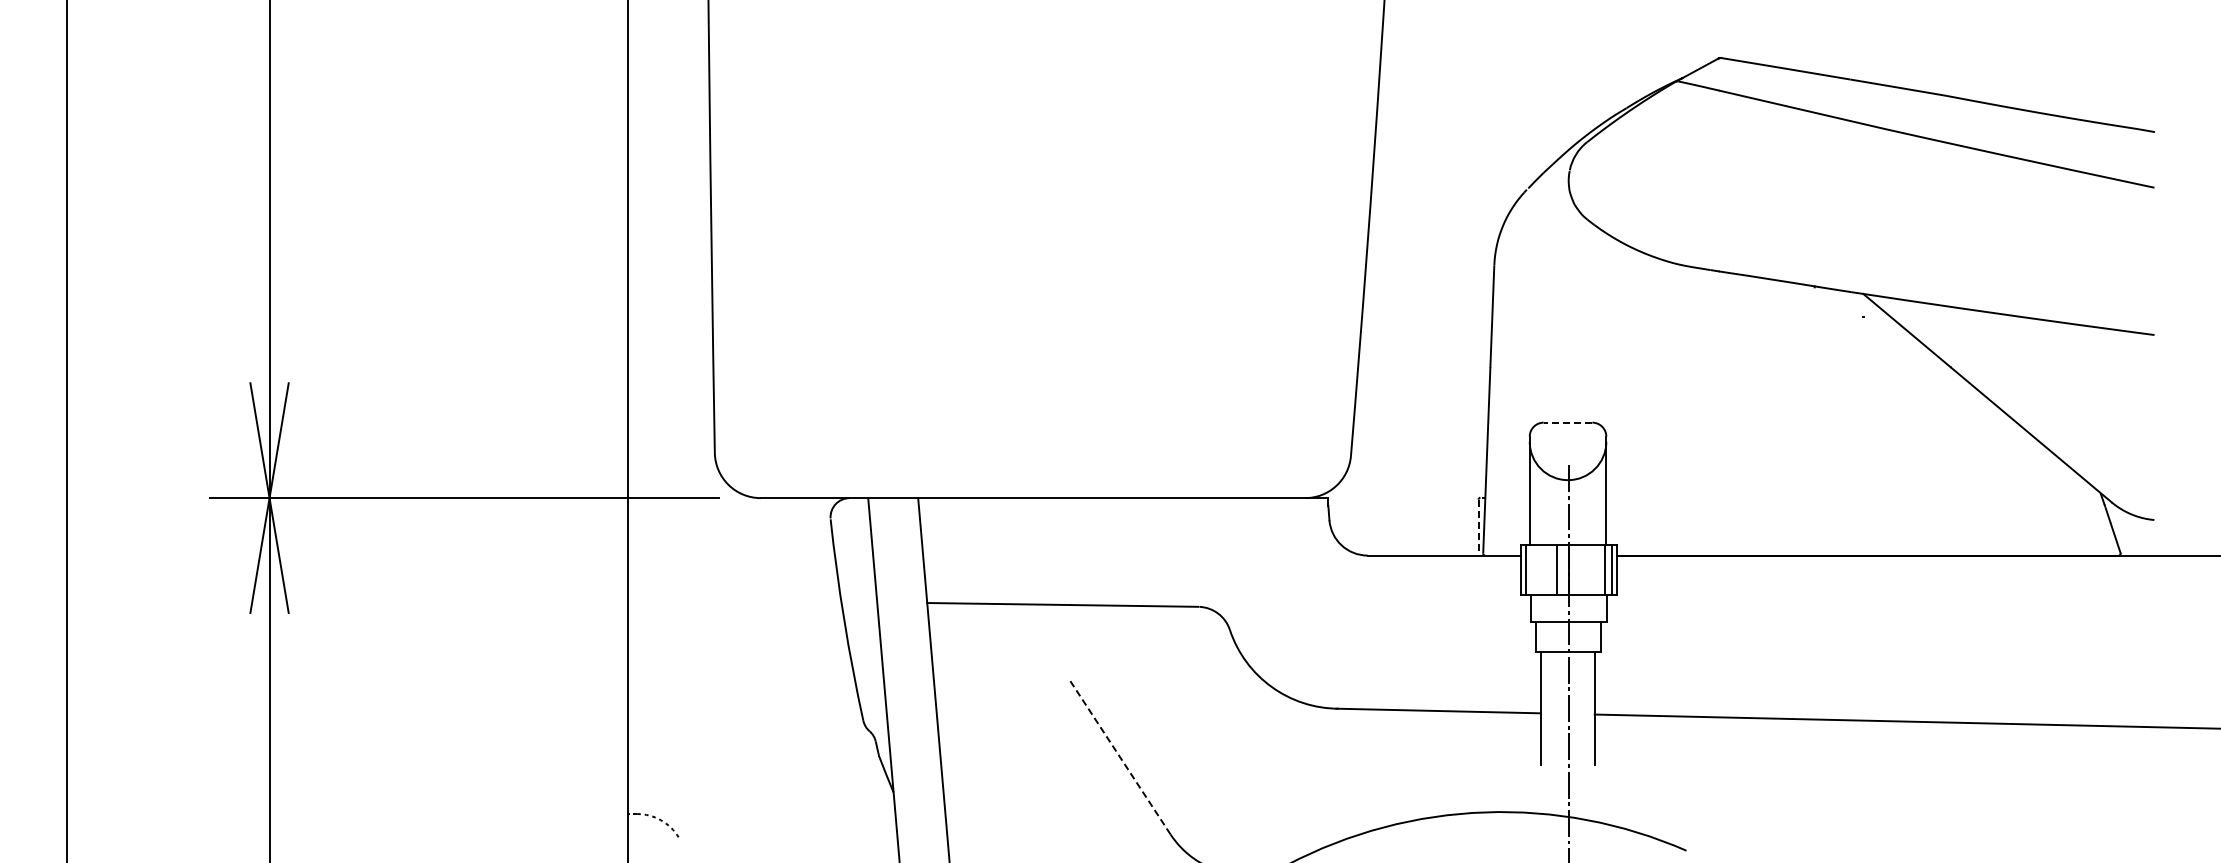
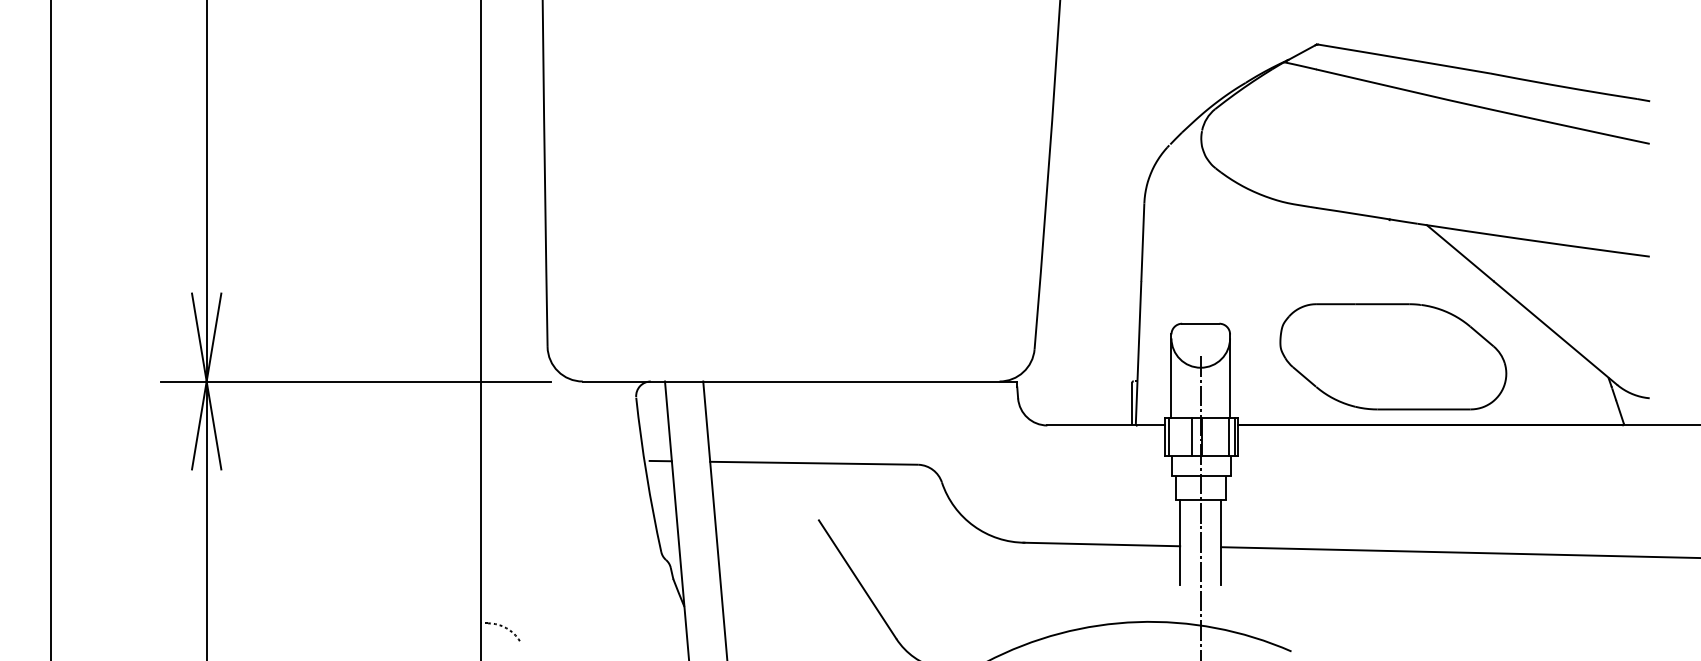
line: (1567, 422) -> (1200, 323), dashed -> solid
part: (1819, 465) -> (1393, 356), added
line: (1478, 526) -> (1132, 403), dashed -> solid
line: (862, 601) -> (660, 460), added
line: (1119, 756) -> (857, 579), dashed -> solid

